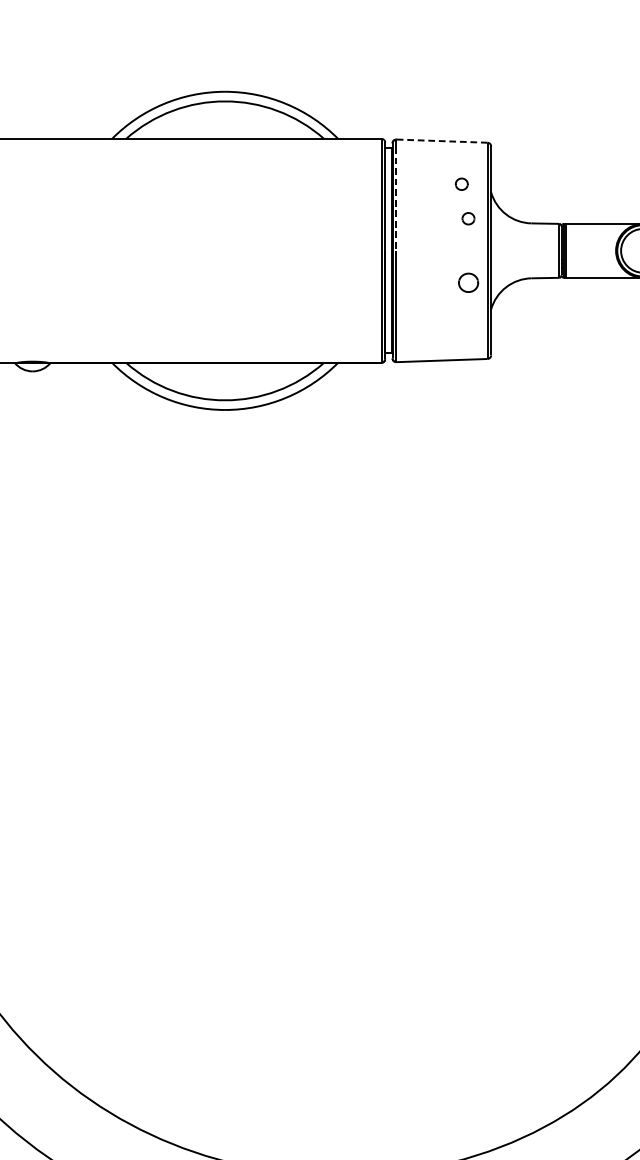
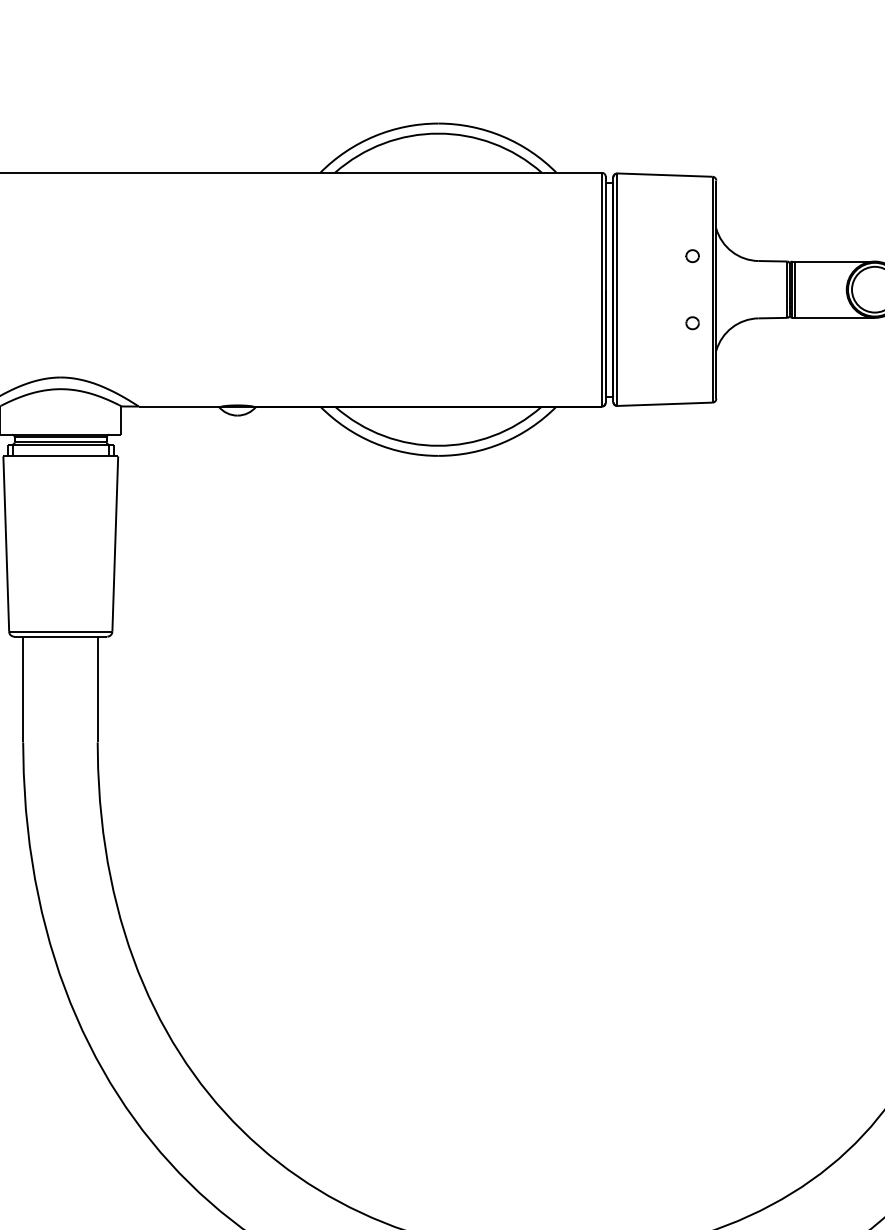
line: (441, 141) -> (664, 175), dashed -> solid
part: (461, 184) -> (685, 220), removed
line: (396, 199) -> (617, 236), dashed -> solid
part: (468, 283) -> (692, 323), size x0.62

